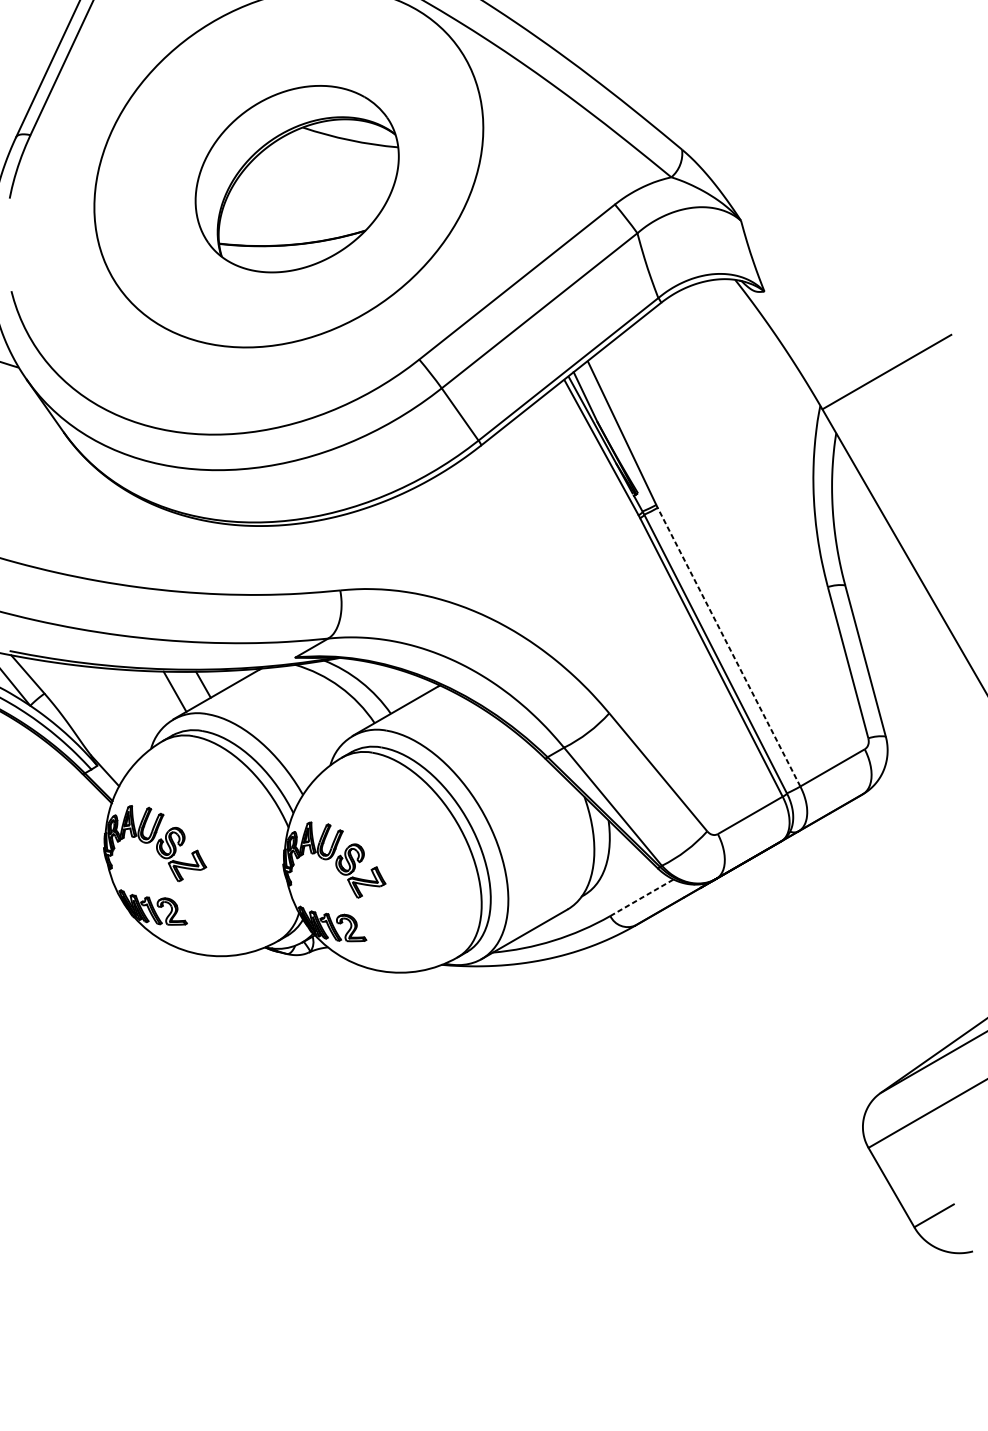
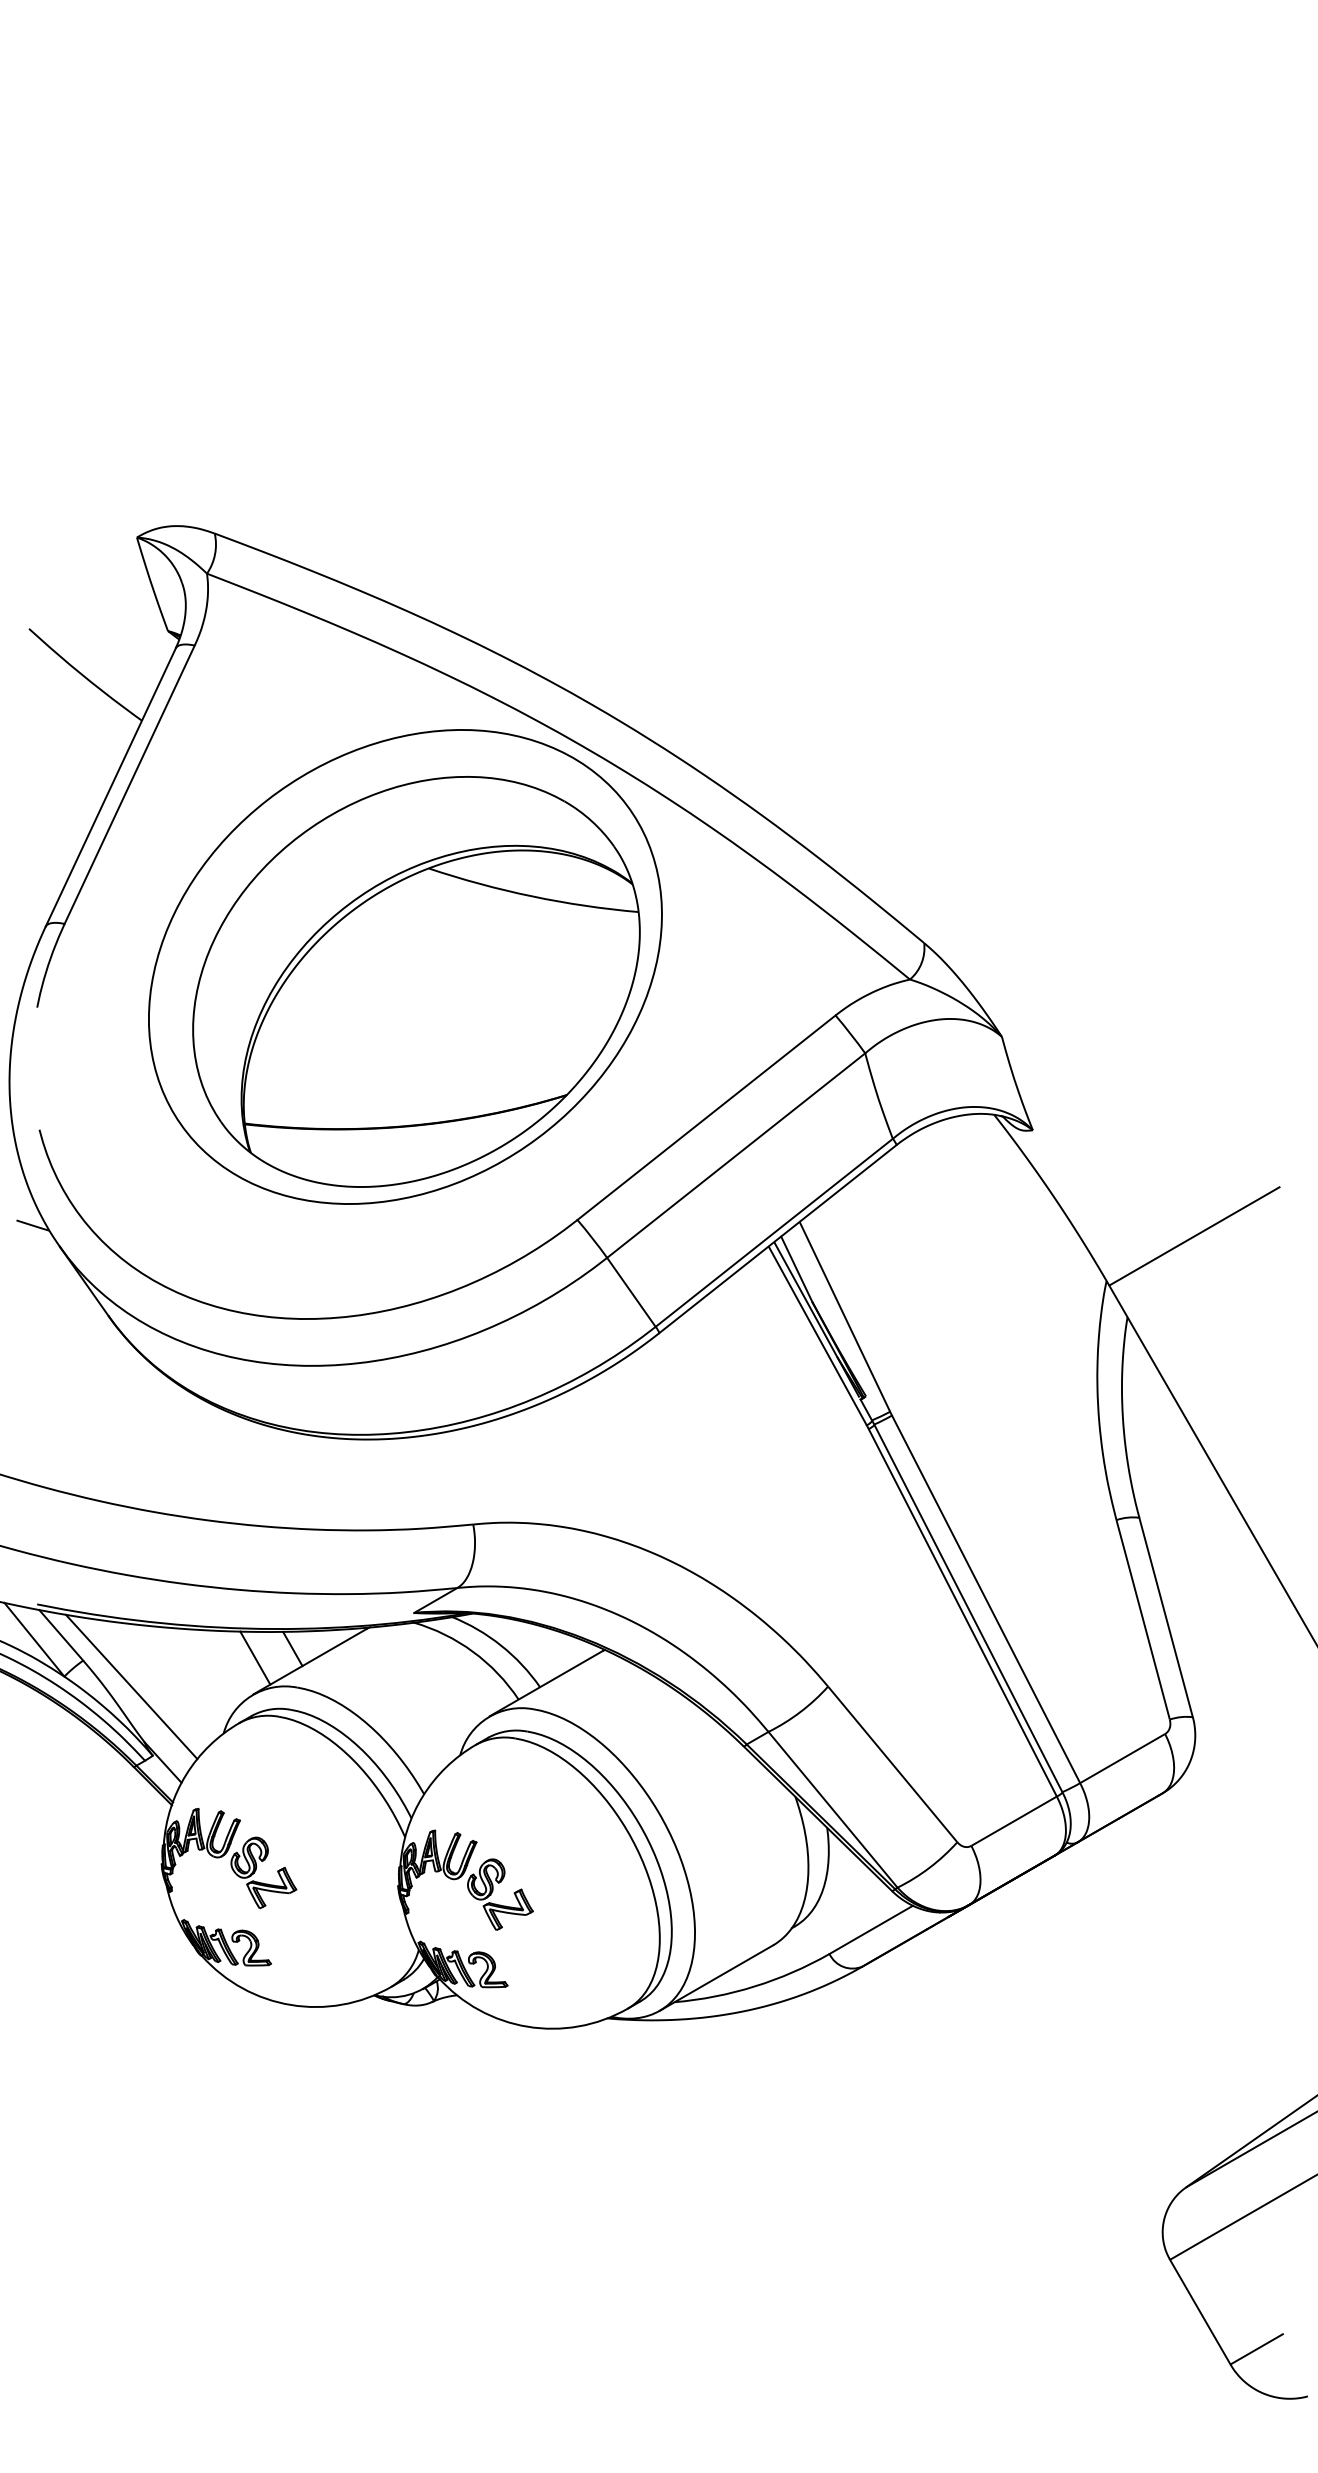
part: (297, 178) -> (416, 981), size x1.67
line: (729, 648) -> (986, 1600), dashed -> solid
line: (81, 713) -> (131, 1686), added
line: (642, 897) -> (871, 1929), dashed -> solid

